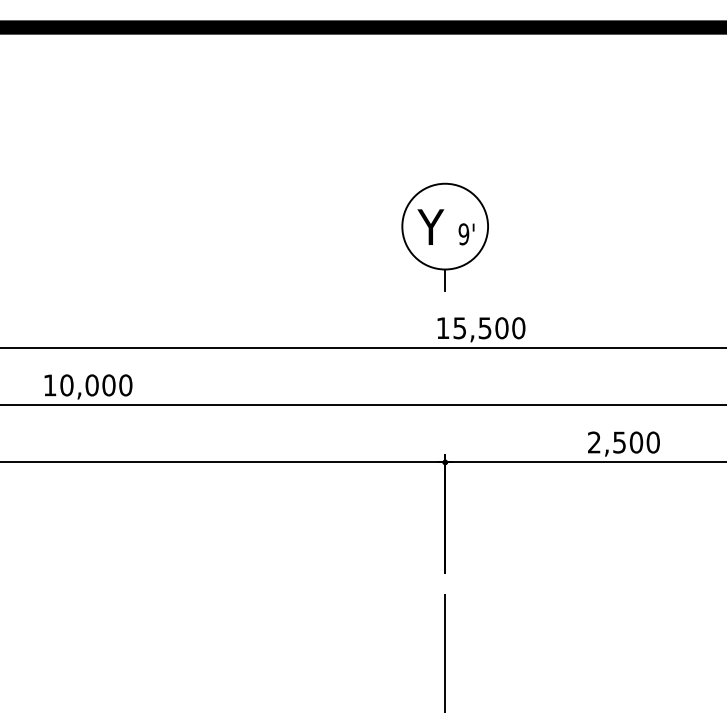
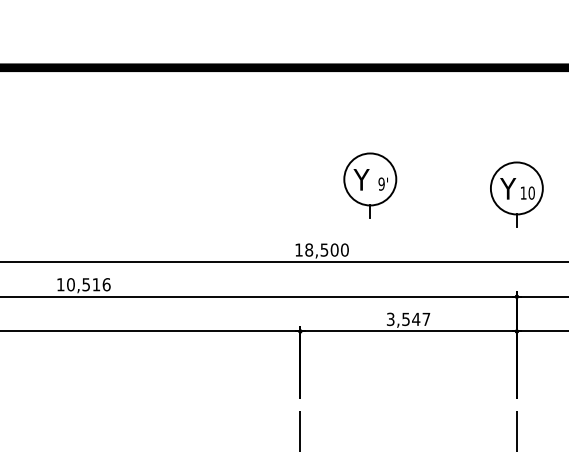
part: (445, 236) -> (370, 185), moved
text: (460, 327) -> (309, 249), 15,500 -> 18,500
text: (109, 385) -> (96, 284), 10,000 -> 10,516
text: (623, 442) -> (408, 319), 2,500 -> 3,547

